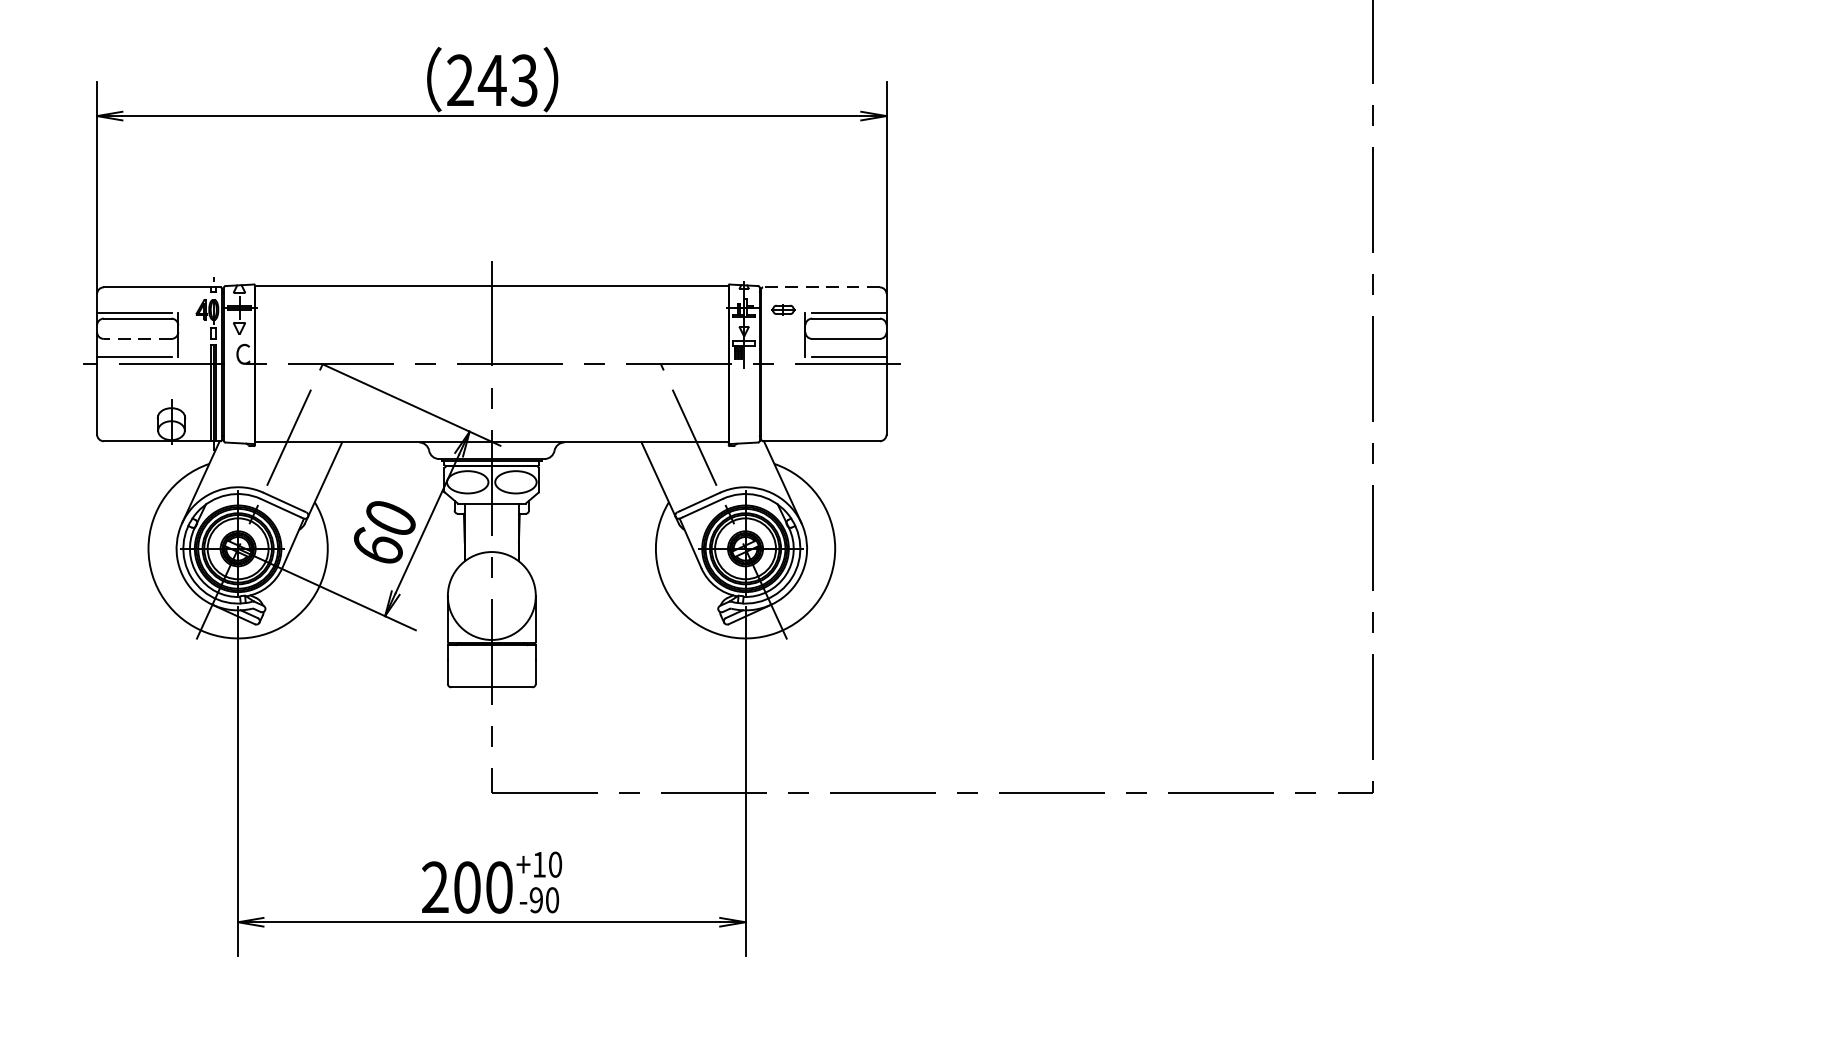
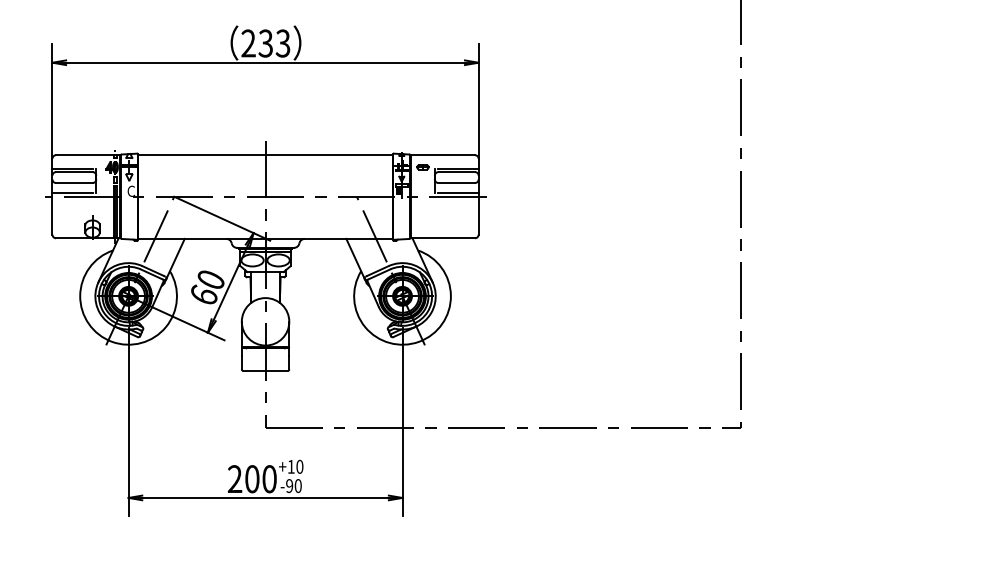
text: (491, 80) -> (265, 43), 243 -> 233
line: (821, 287) -> (443, 155), dashed -> solid
line: (136, 339) -> (73, 183), dashed -> solid

